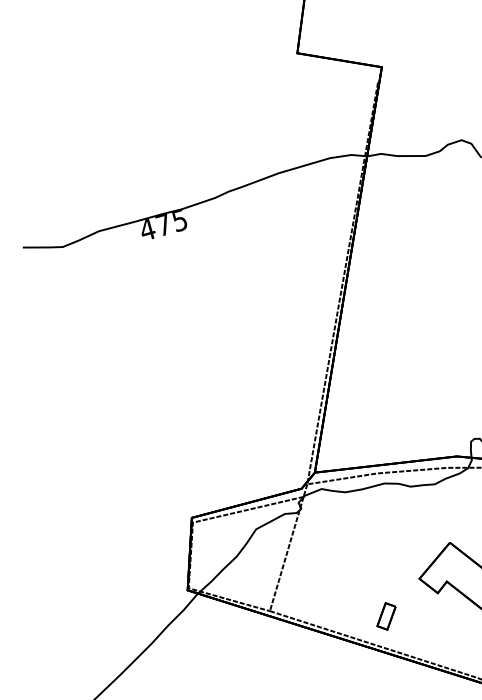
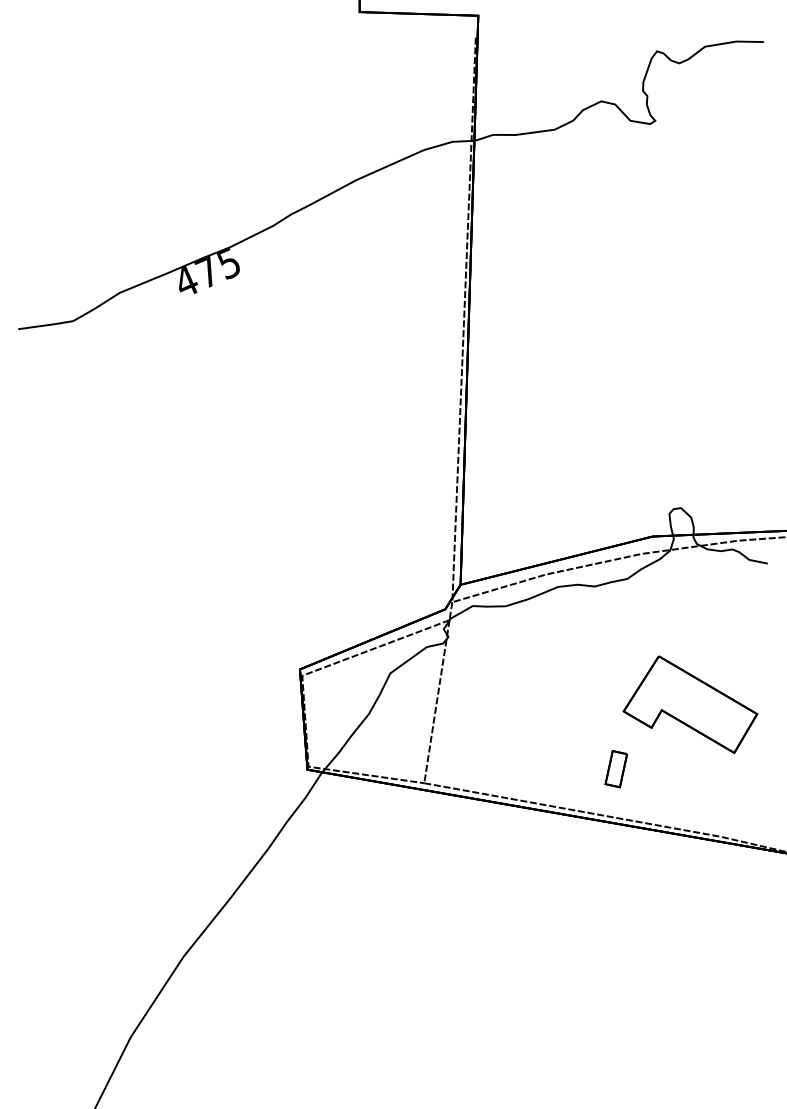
part: (385, 616) -> (615, 769), moved

